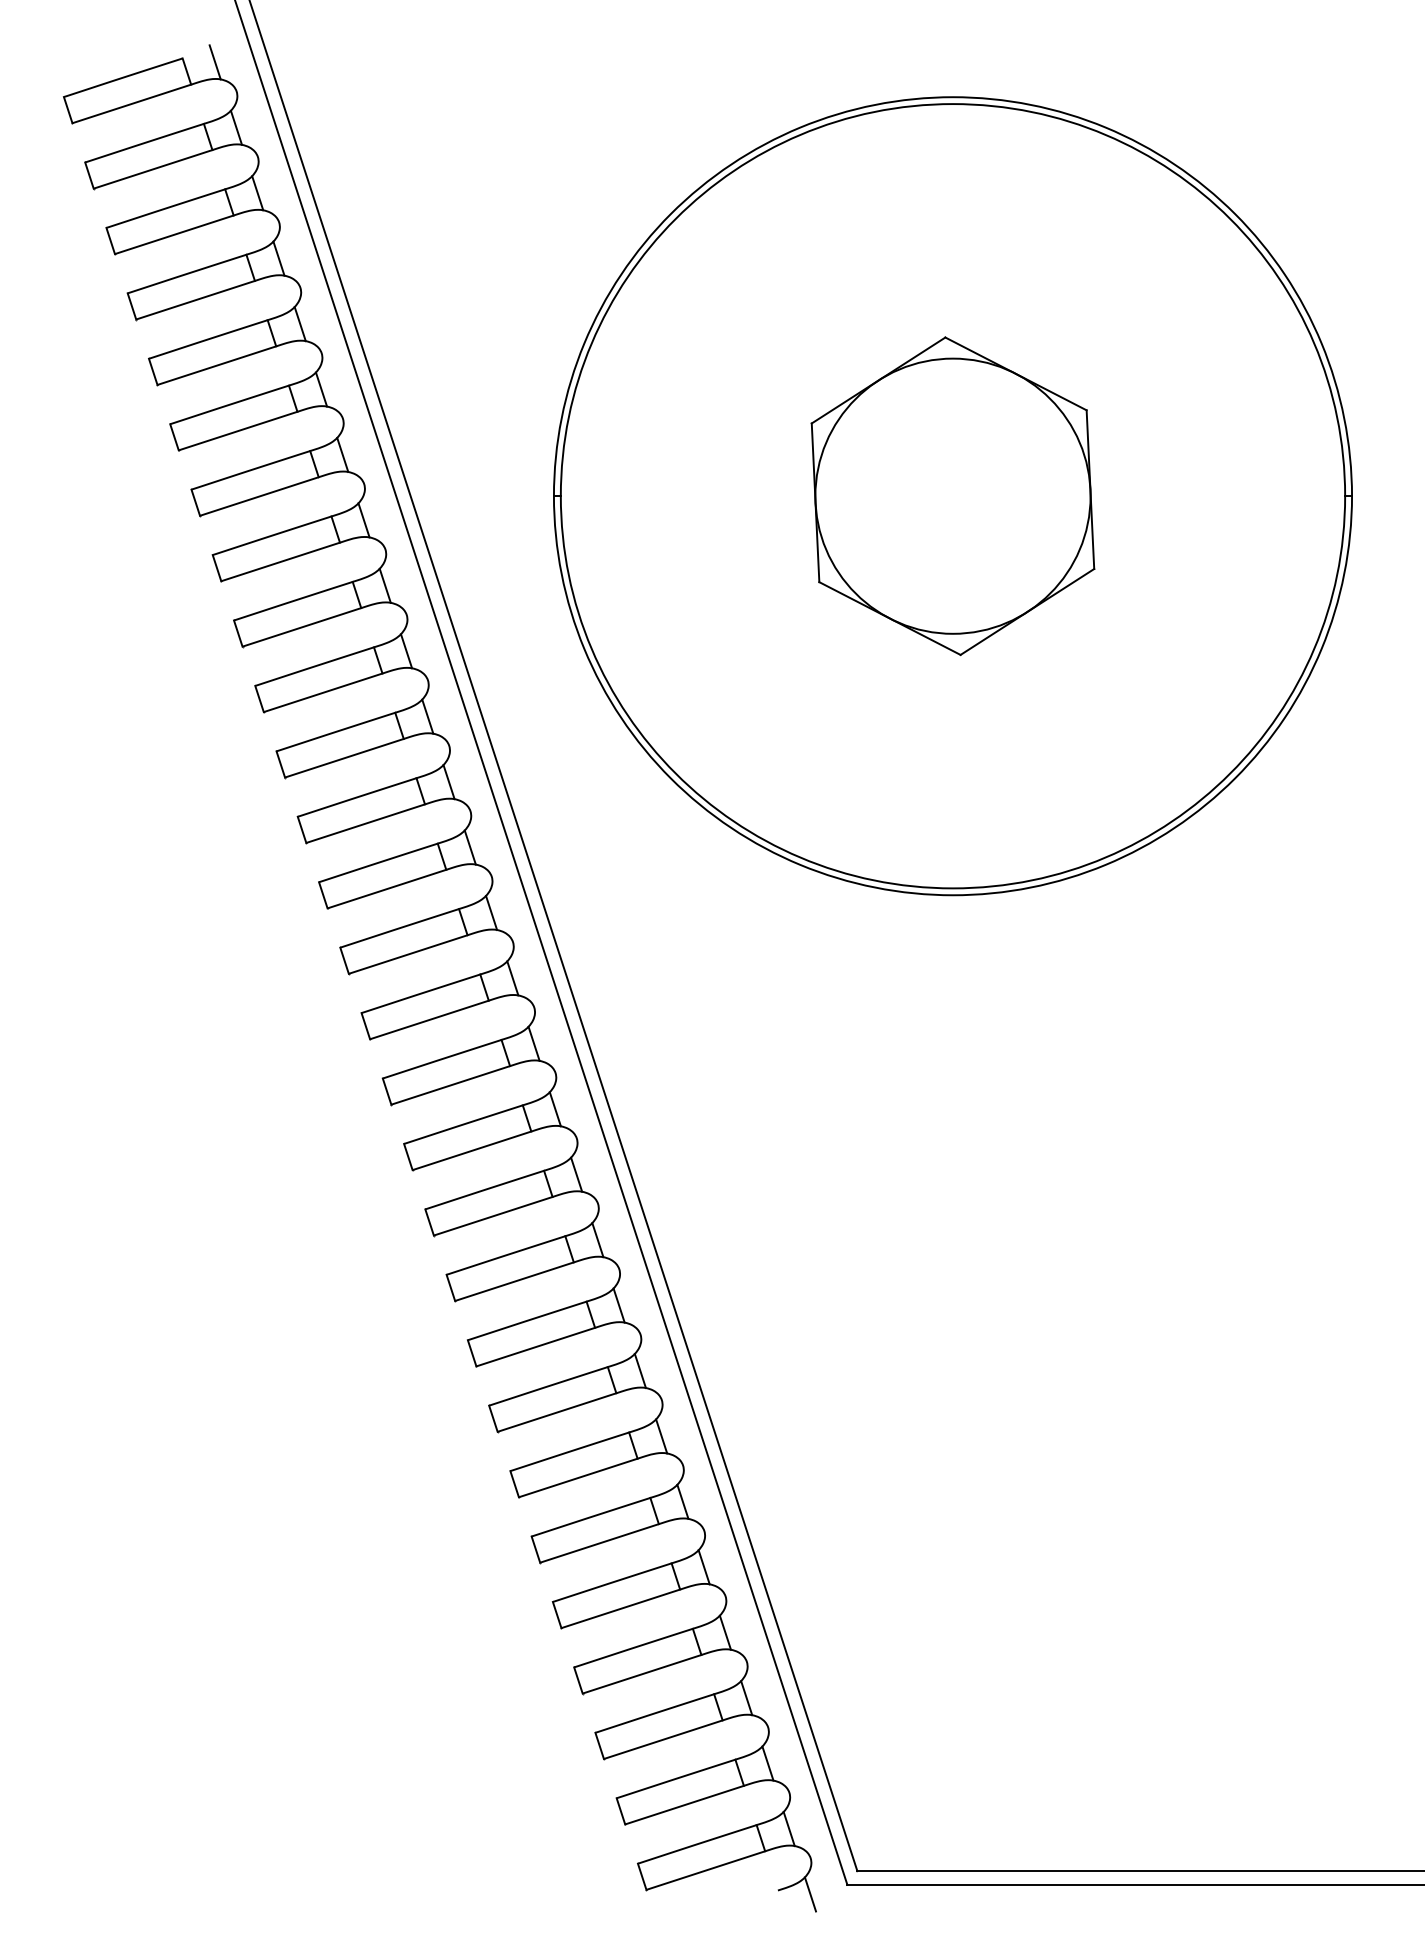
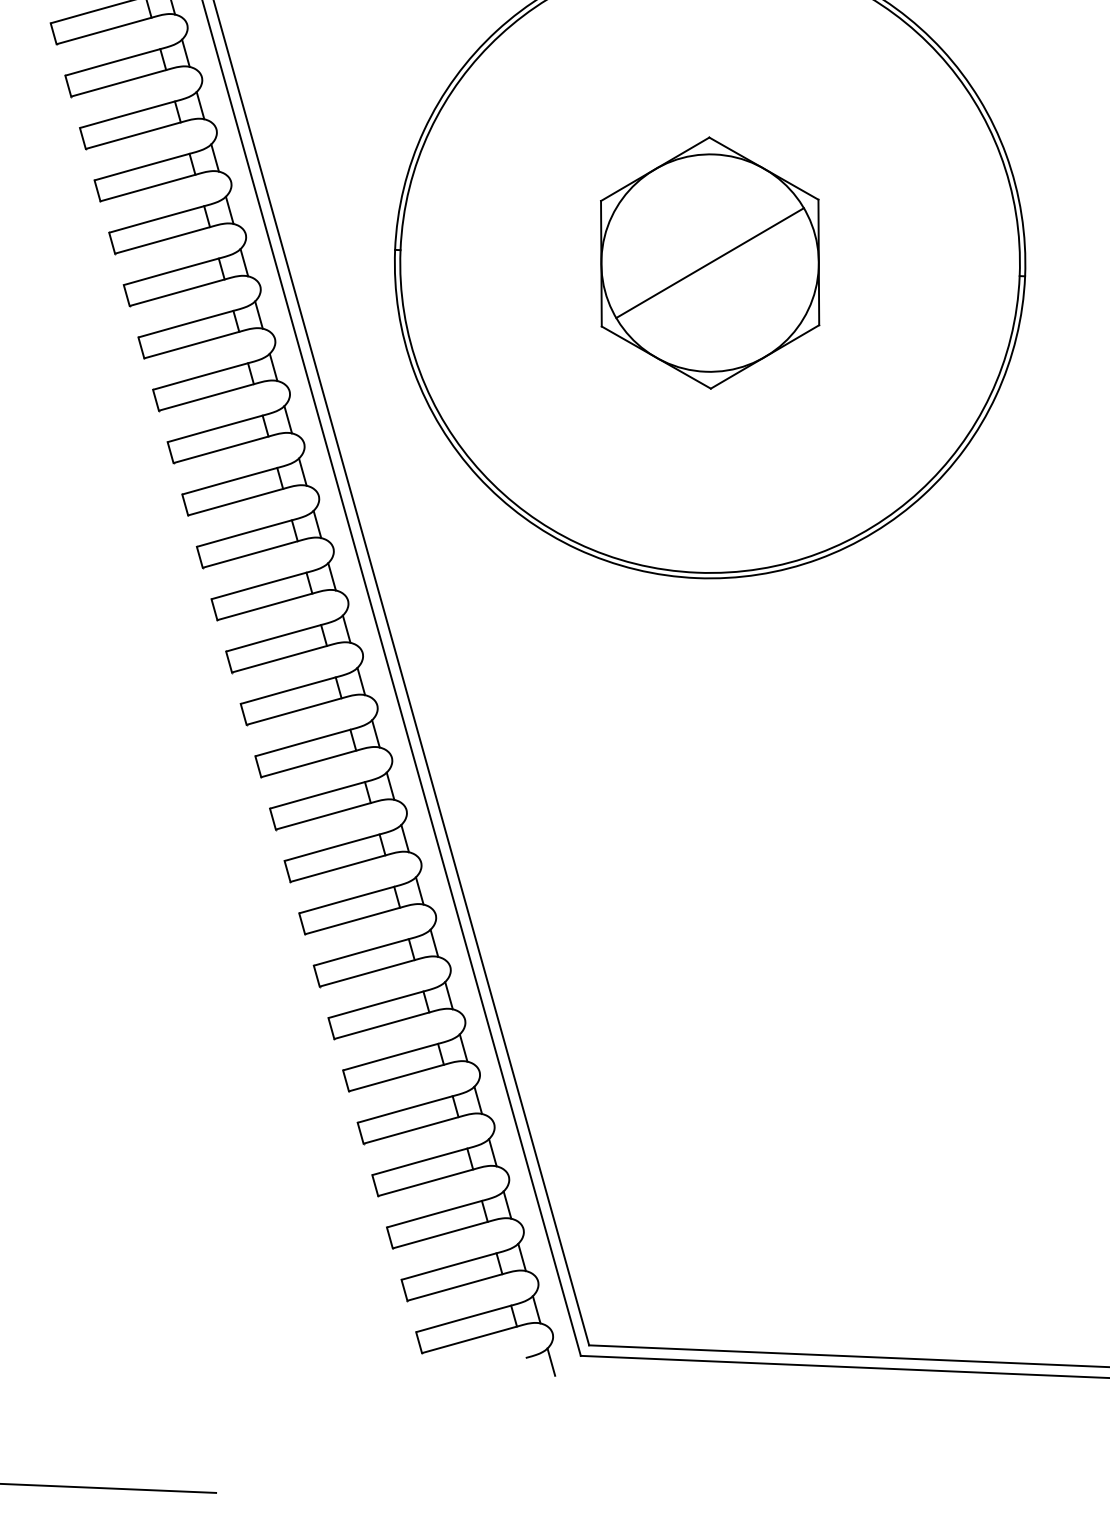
line: (952, 495) -> (709, 262), added

